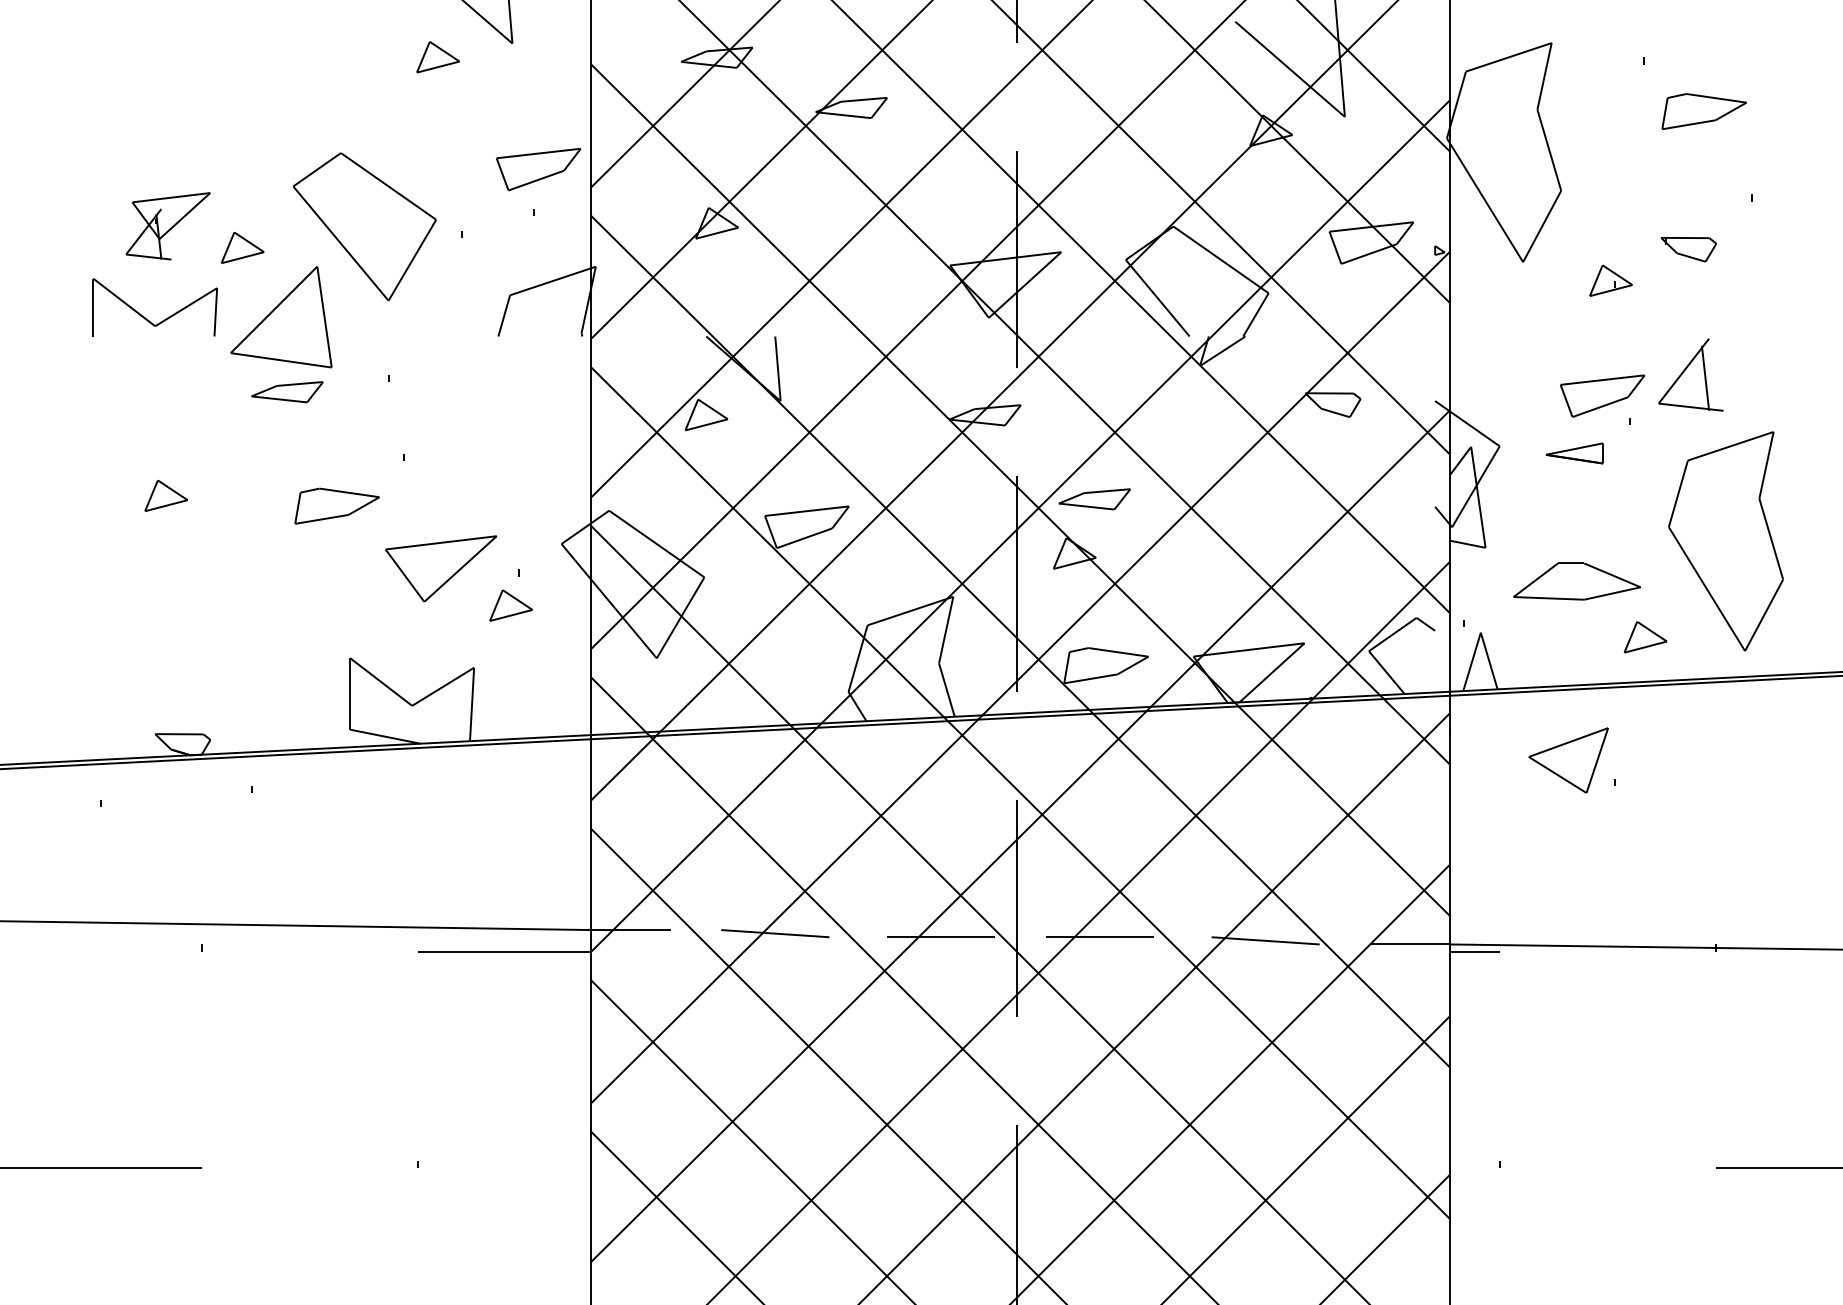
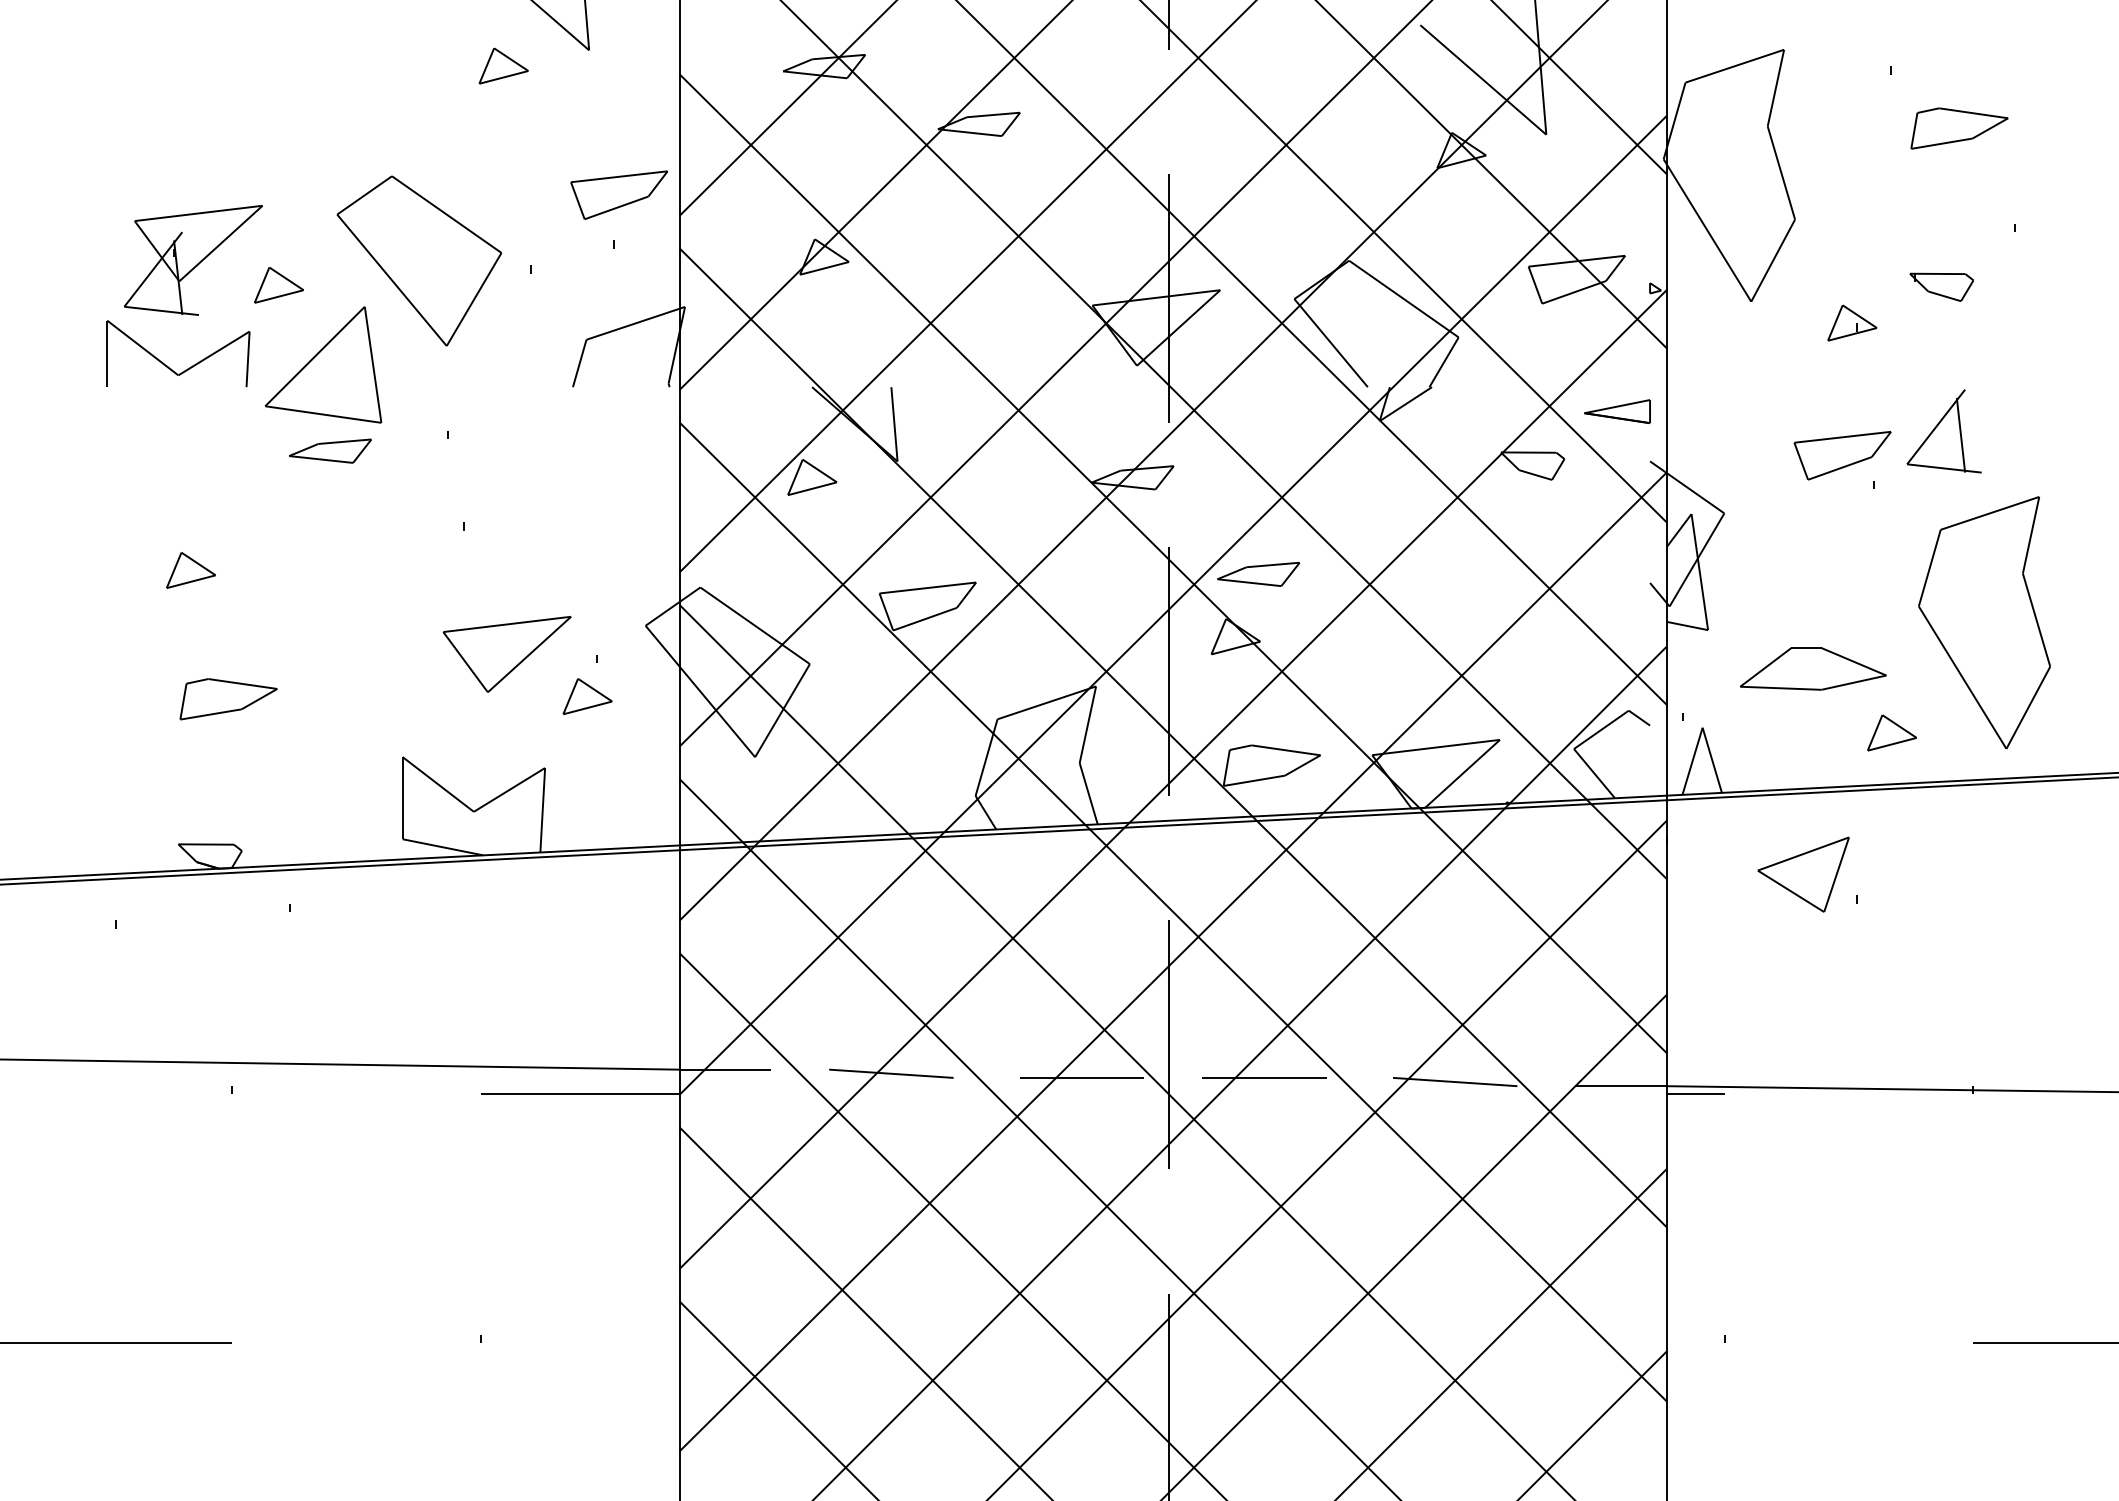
part: (167, 226) -> (192, 260), size x1.43
part: (1574, 453) -> (1617, 411), moved
part: (337, 506) -> (228, 699), moved

